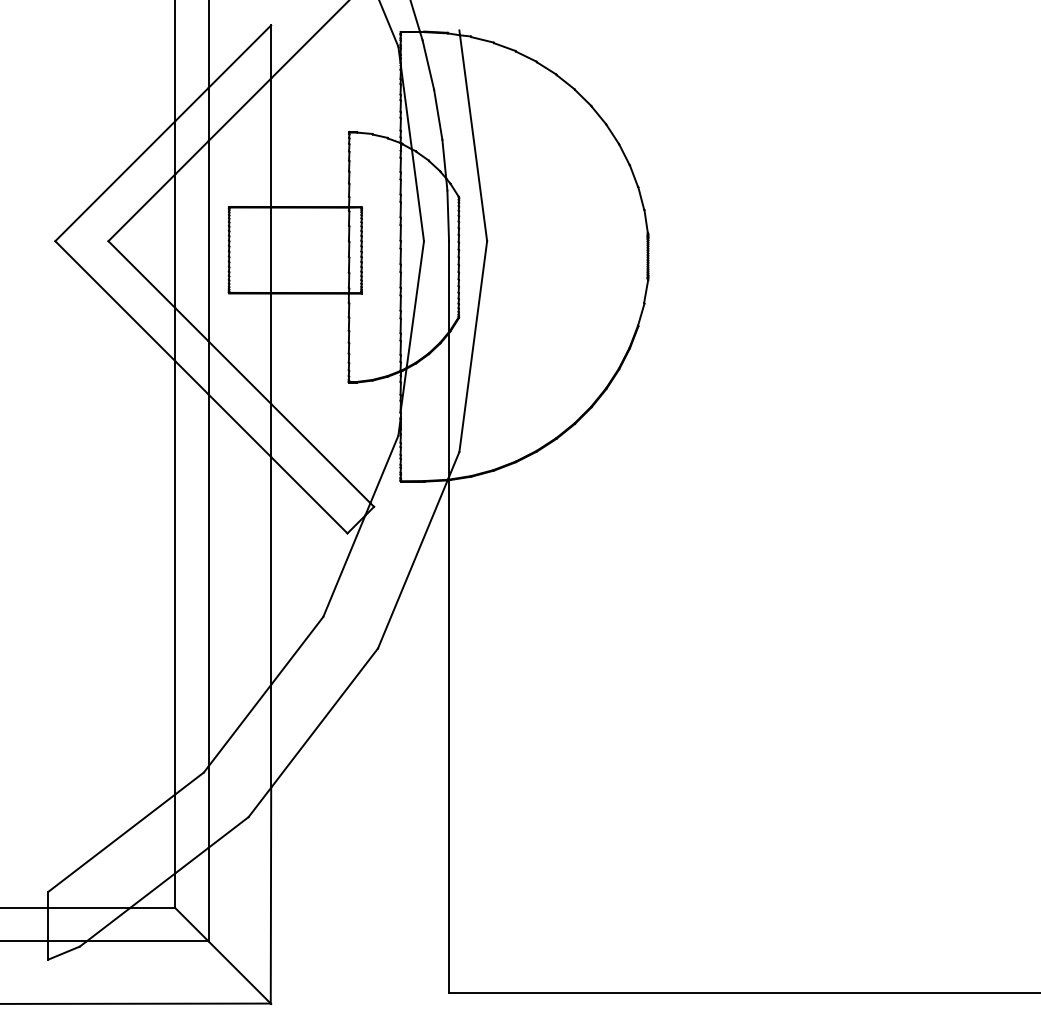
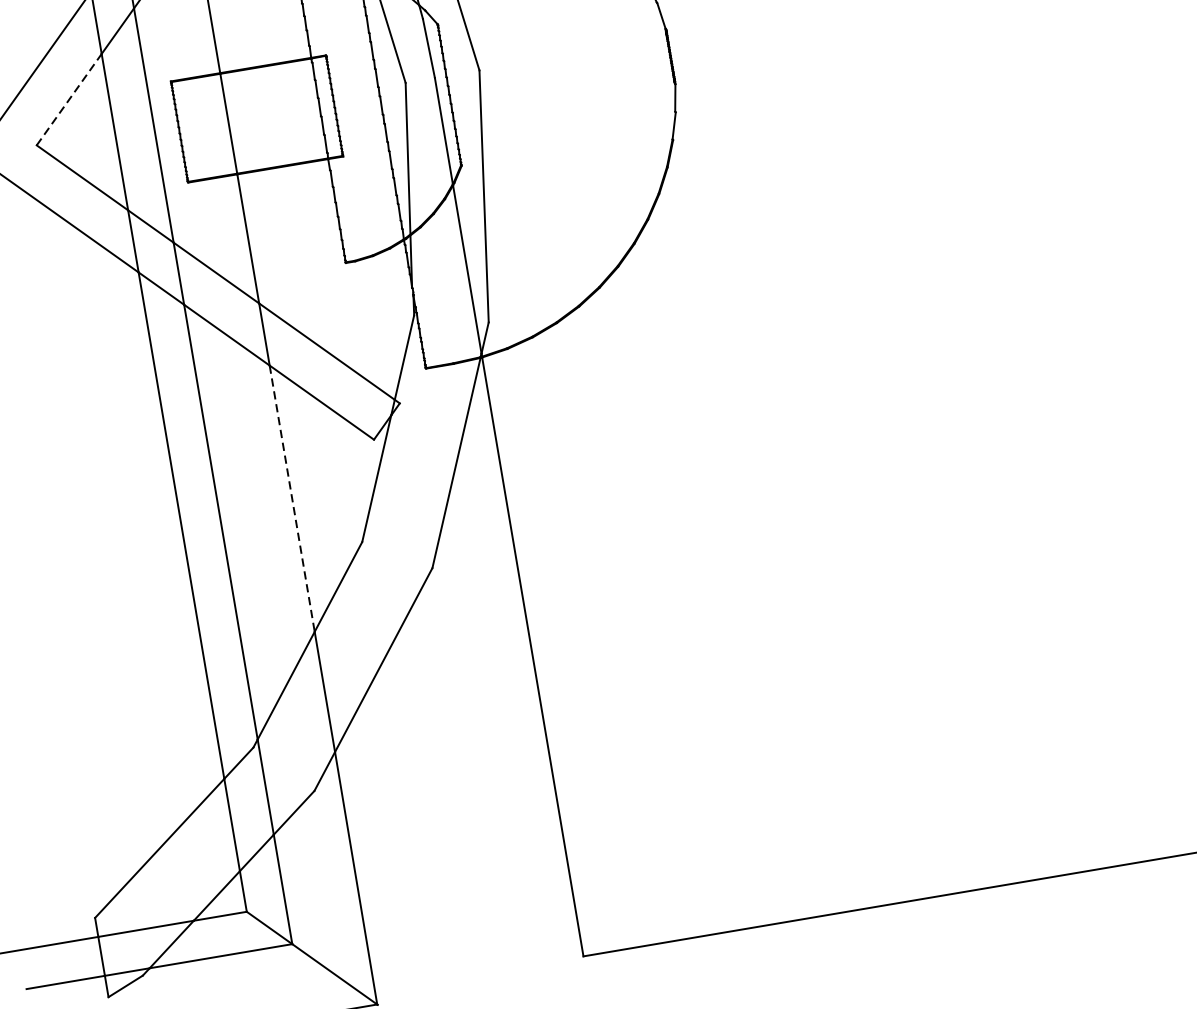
line: (142, 207) -> (69, 99), solid -> dashed
line: (271, 570) -> (292, 498), solid -> dashed

